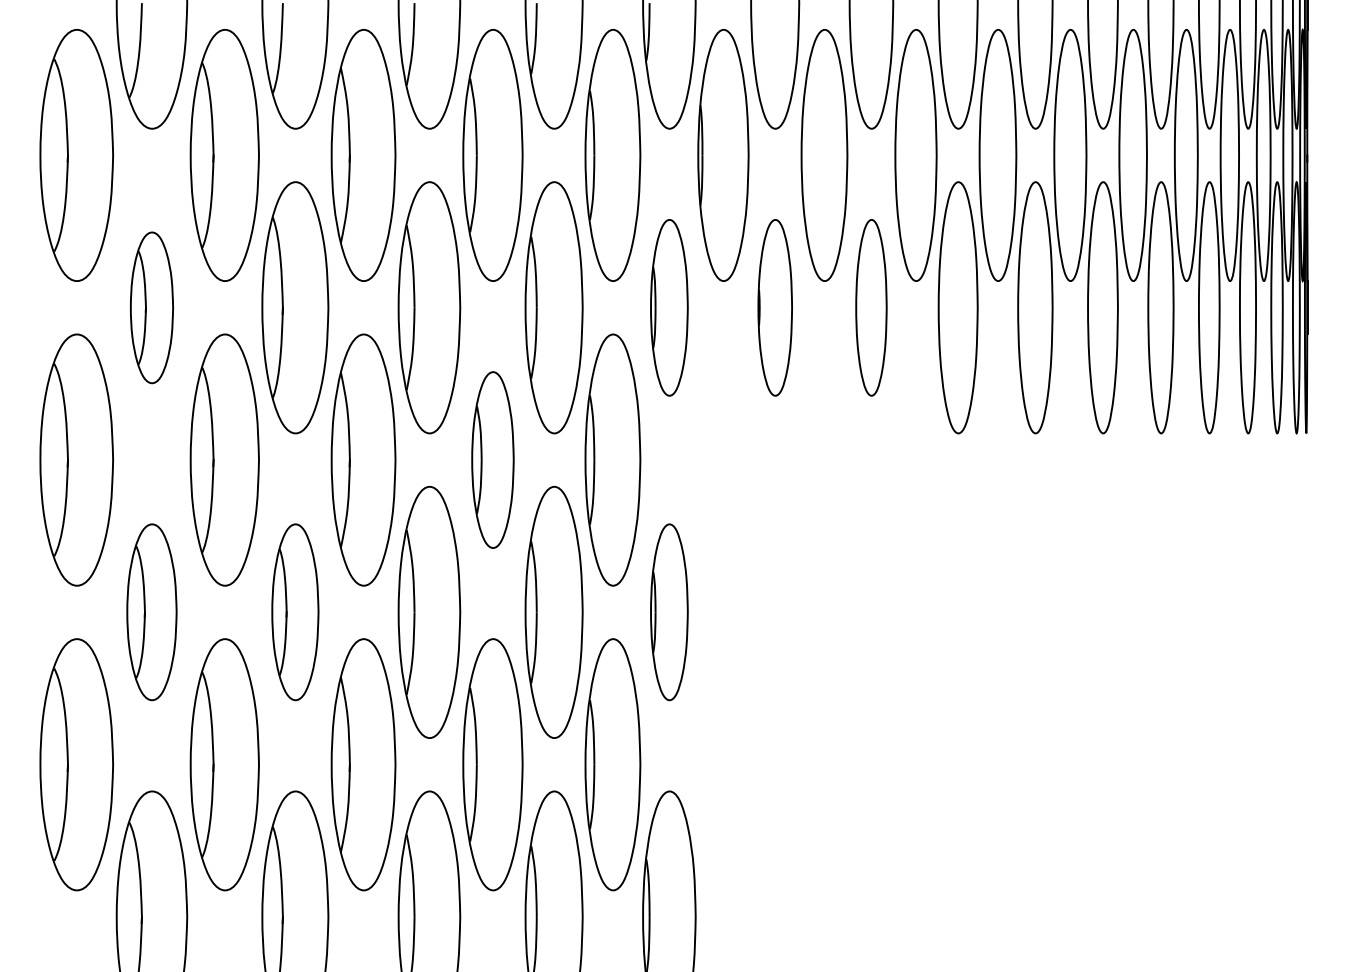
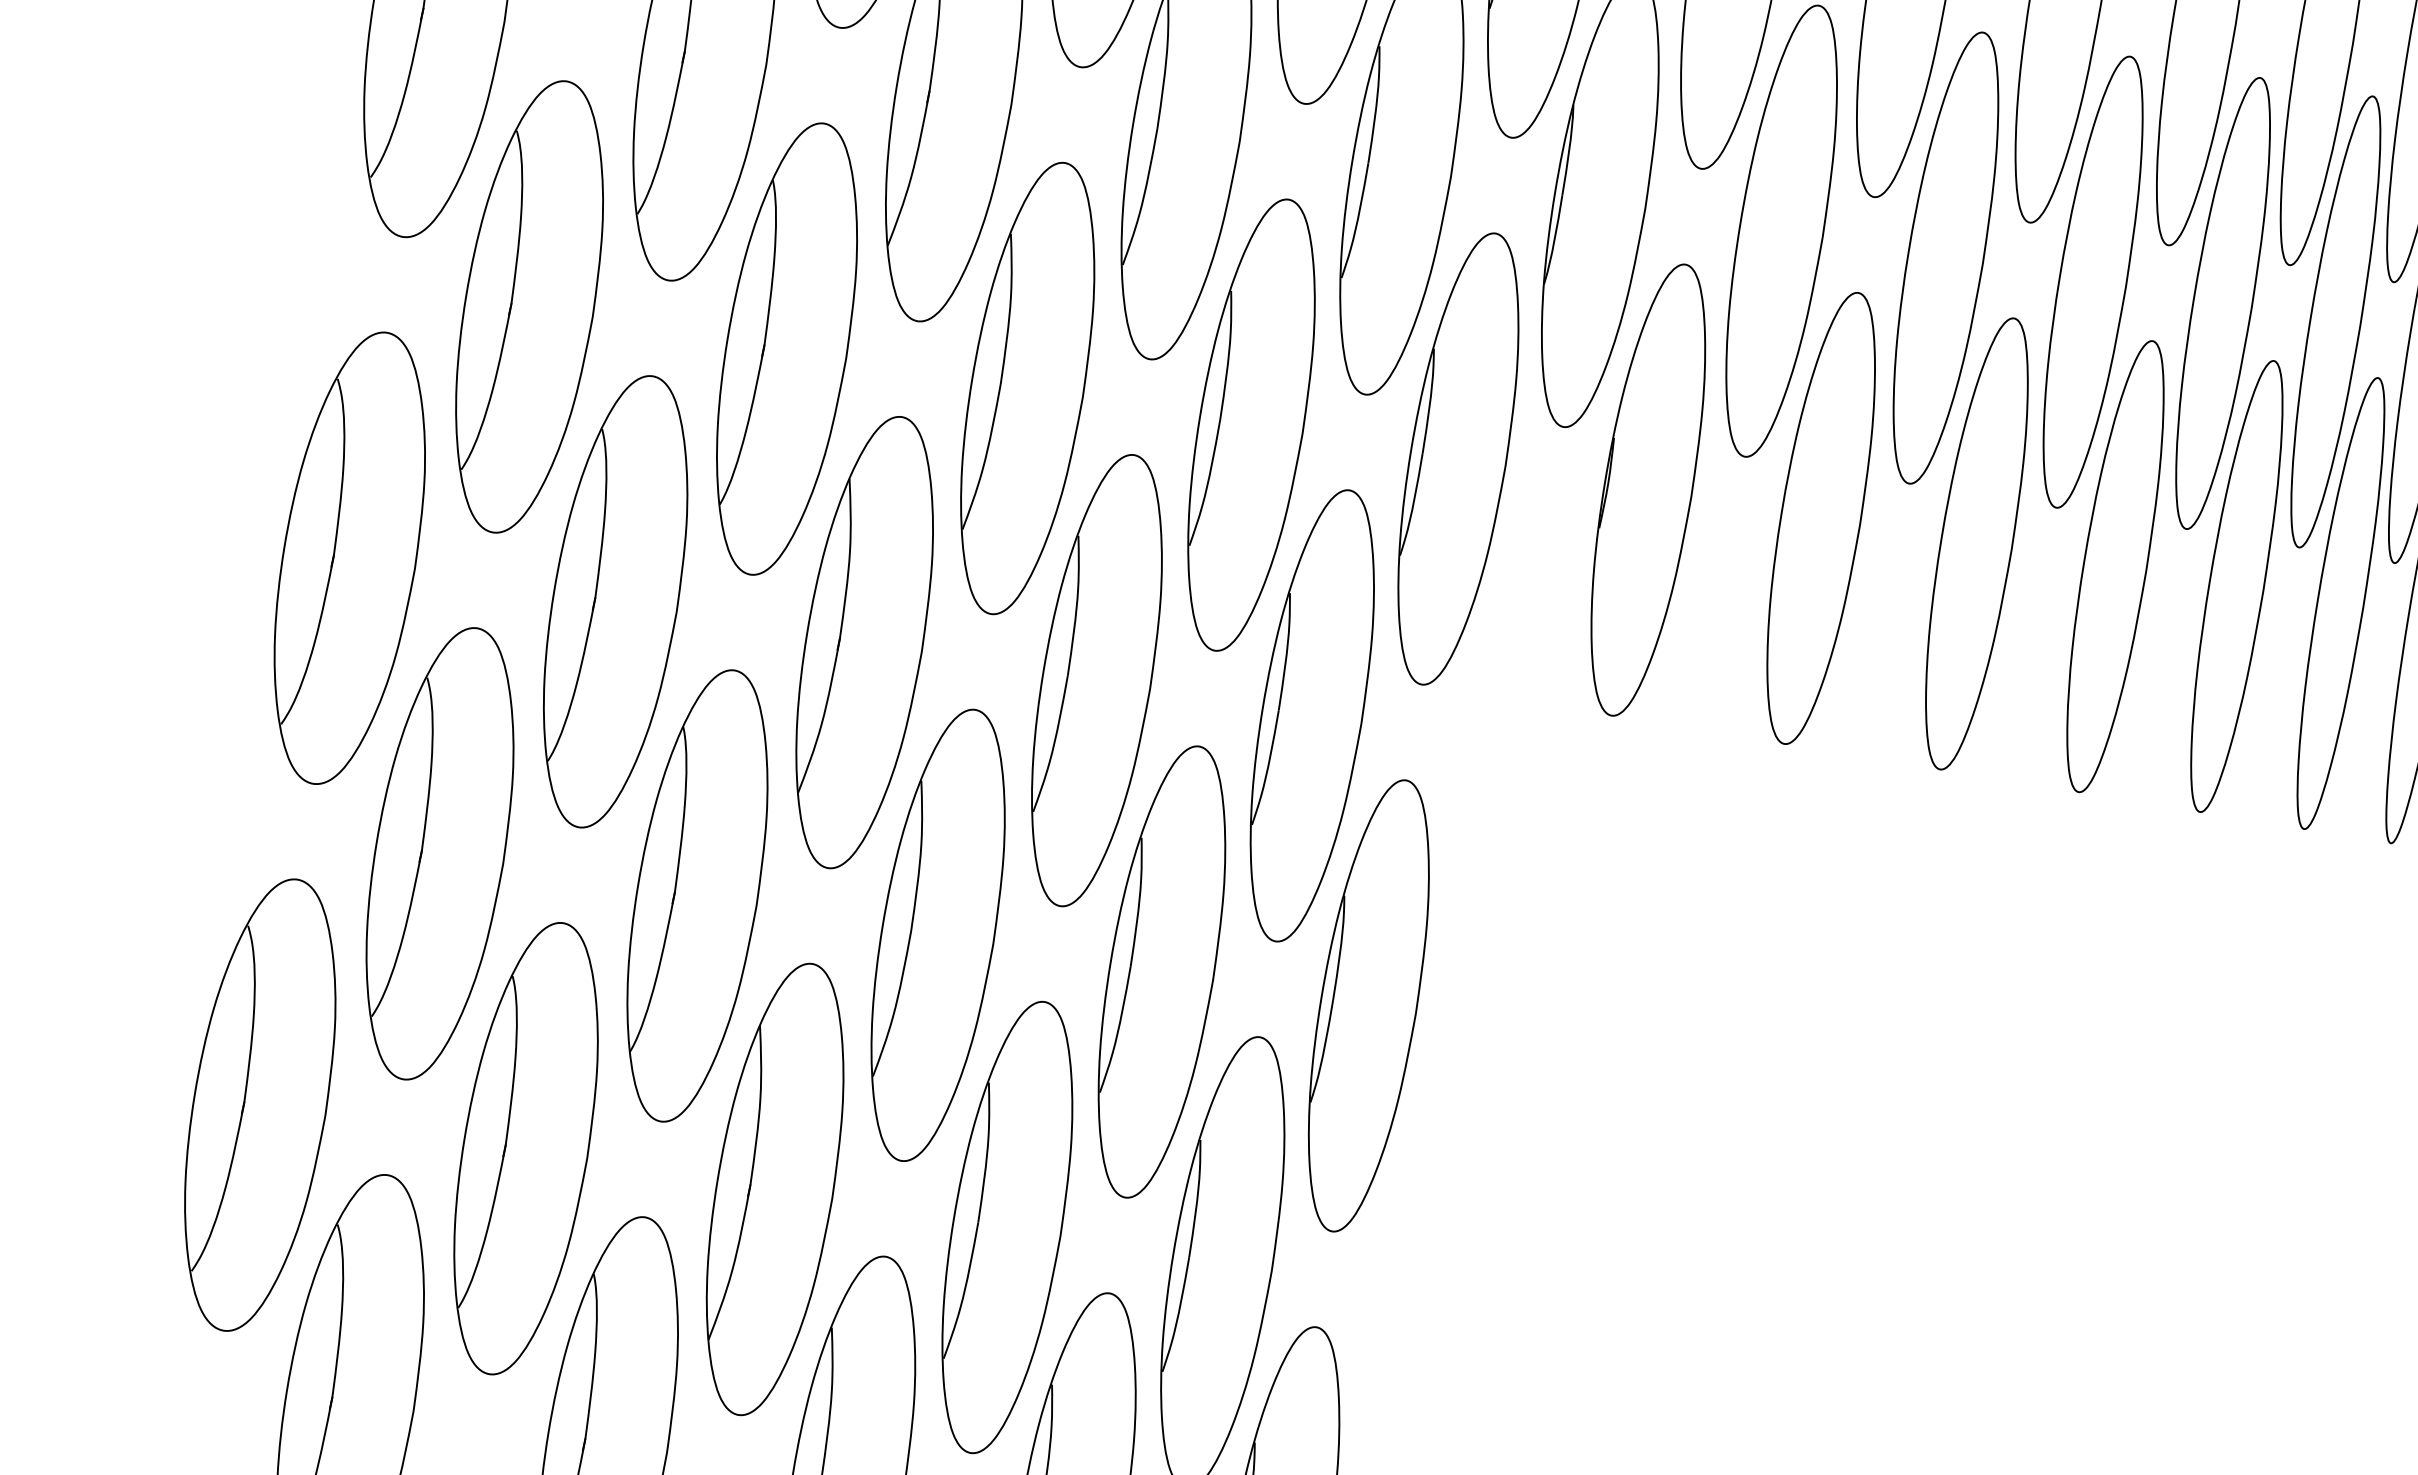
part: (151, 307) -> (528, 306), size x1.67
part: (669, 307) -> (1458, 458), size x1.43
part: (775, 307) -> (1648, 489), size x1.43
part: (871, 307) -> (1821, 517), size x1.43
part: (492, 459) -> (1096, 679), size x1.43
part: (151, 611) -> (439, 851), size x1.43
part: (295, 611) -> (697, 894), size x1.43
part: (669, 611) -> (1369, 1004), size x1.43

